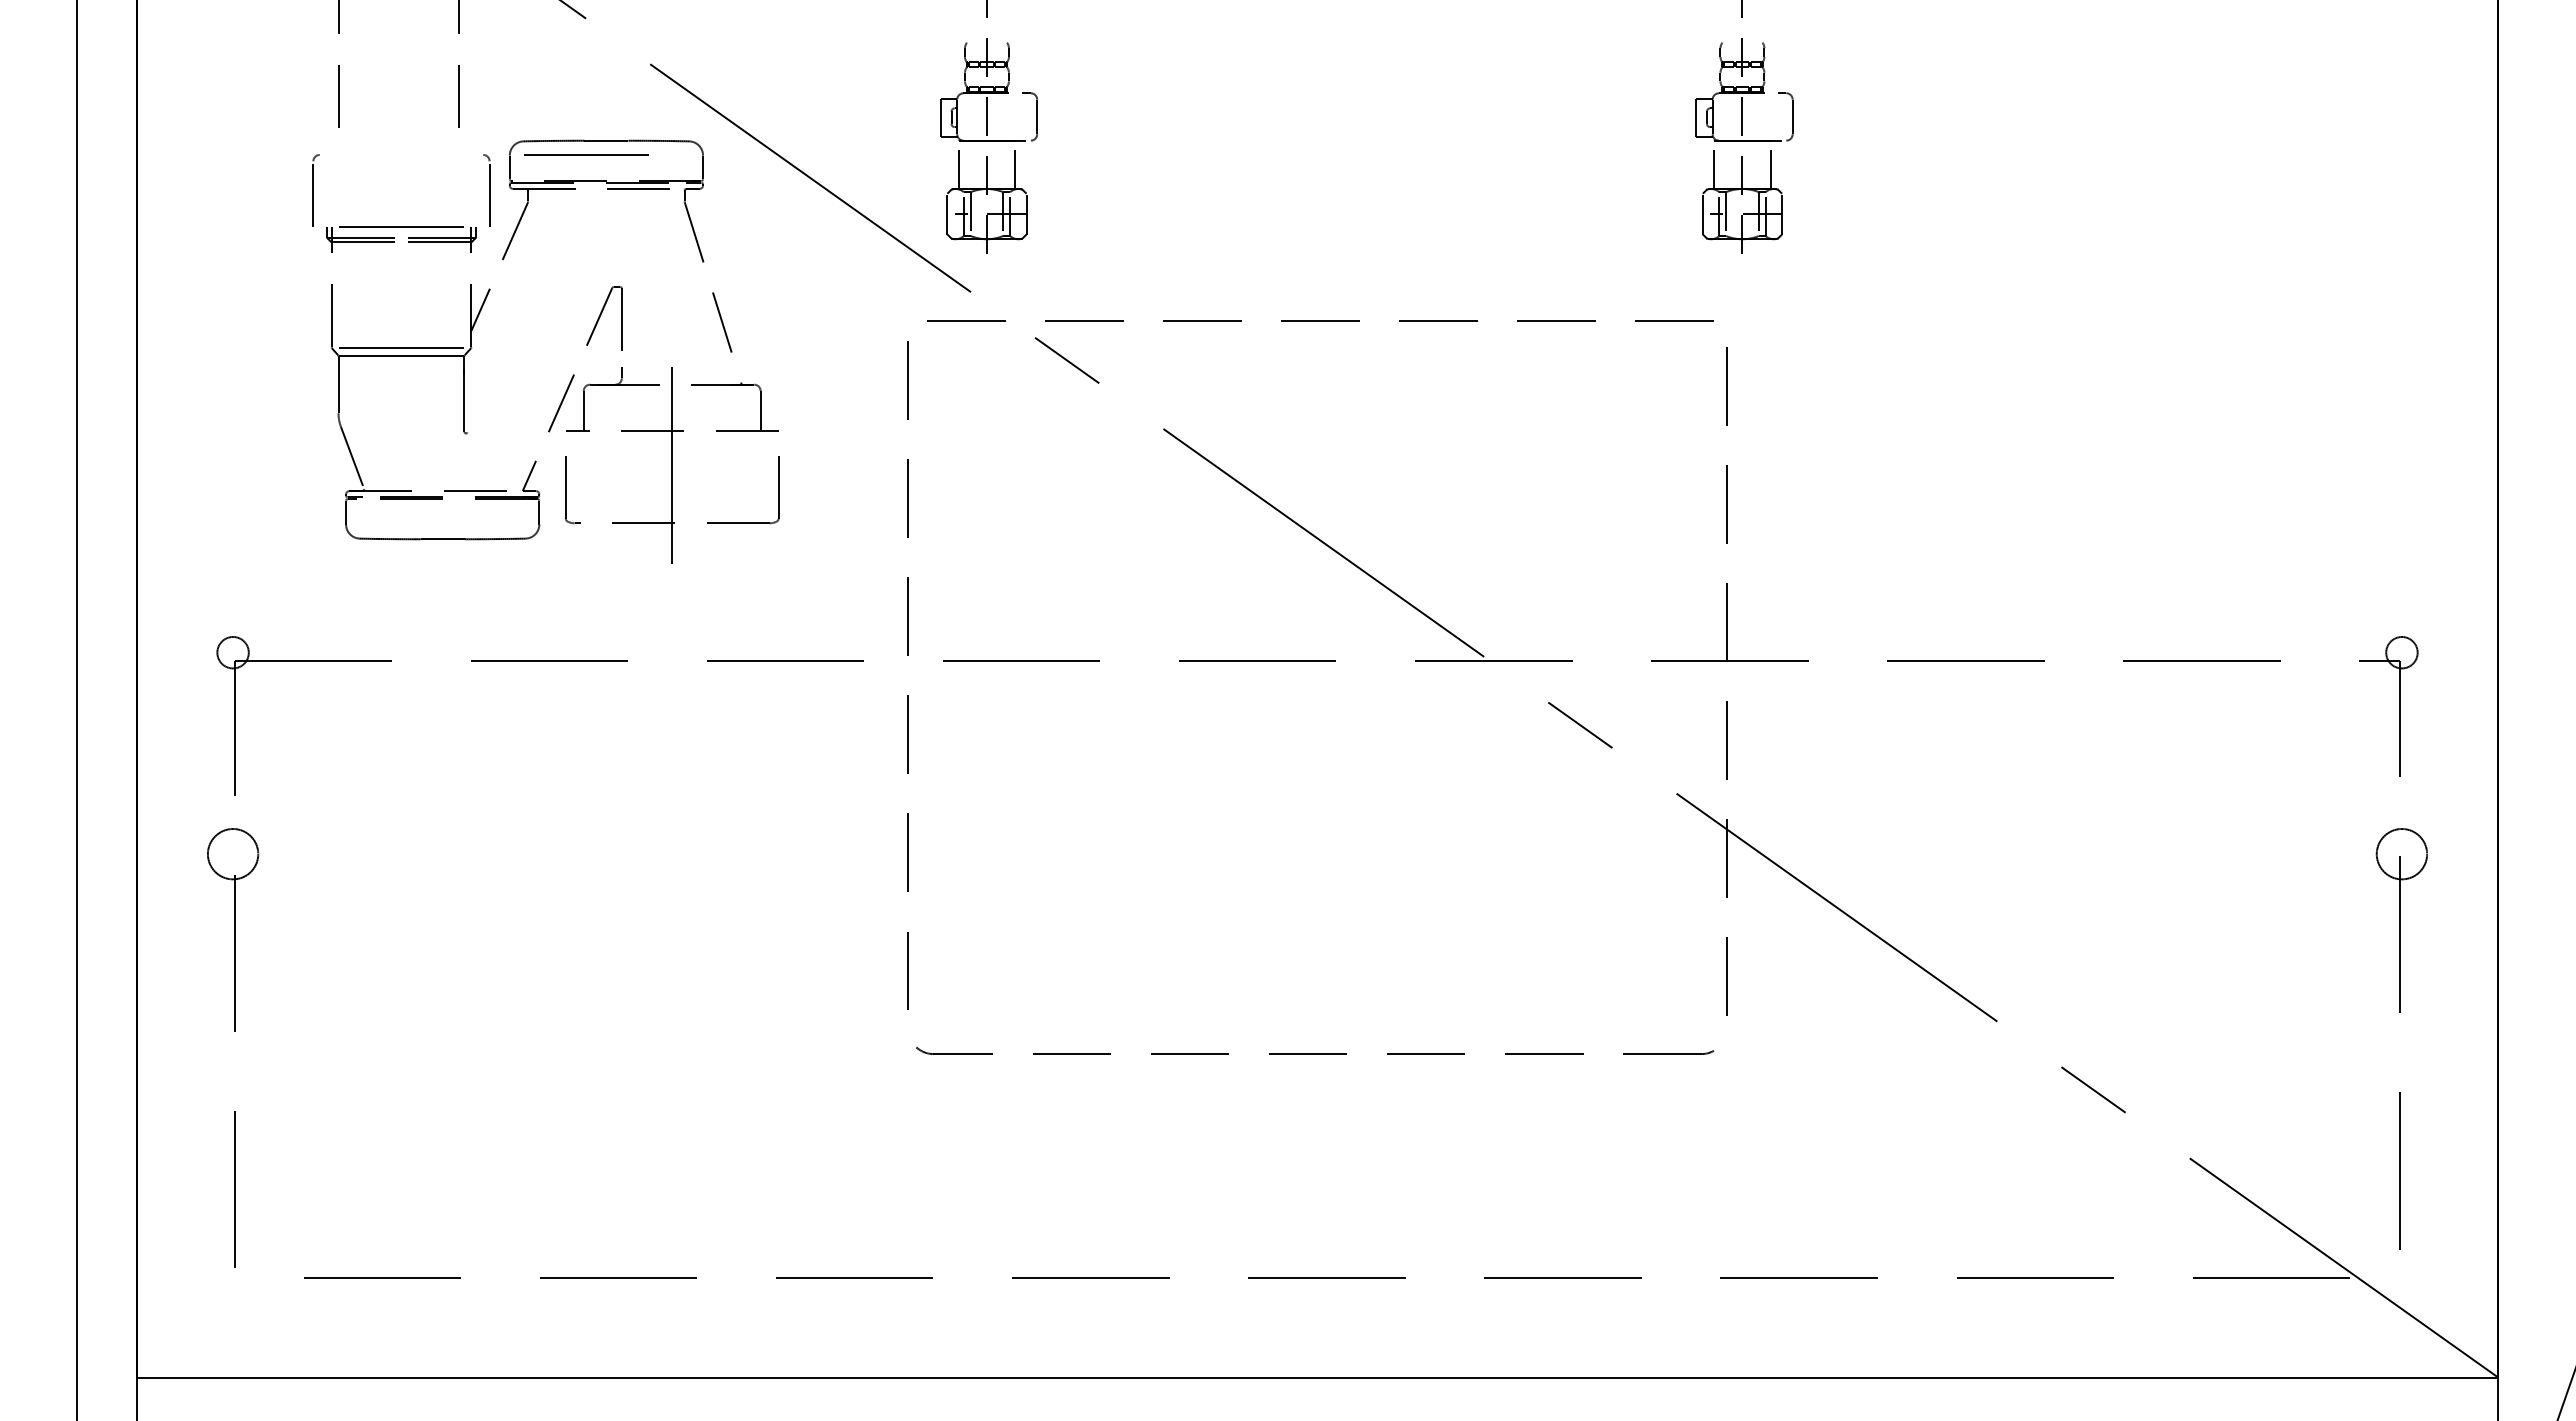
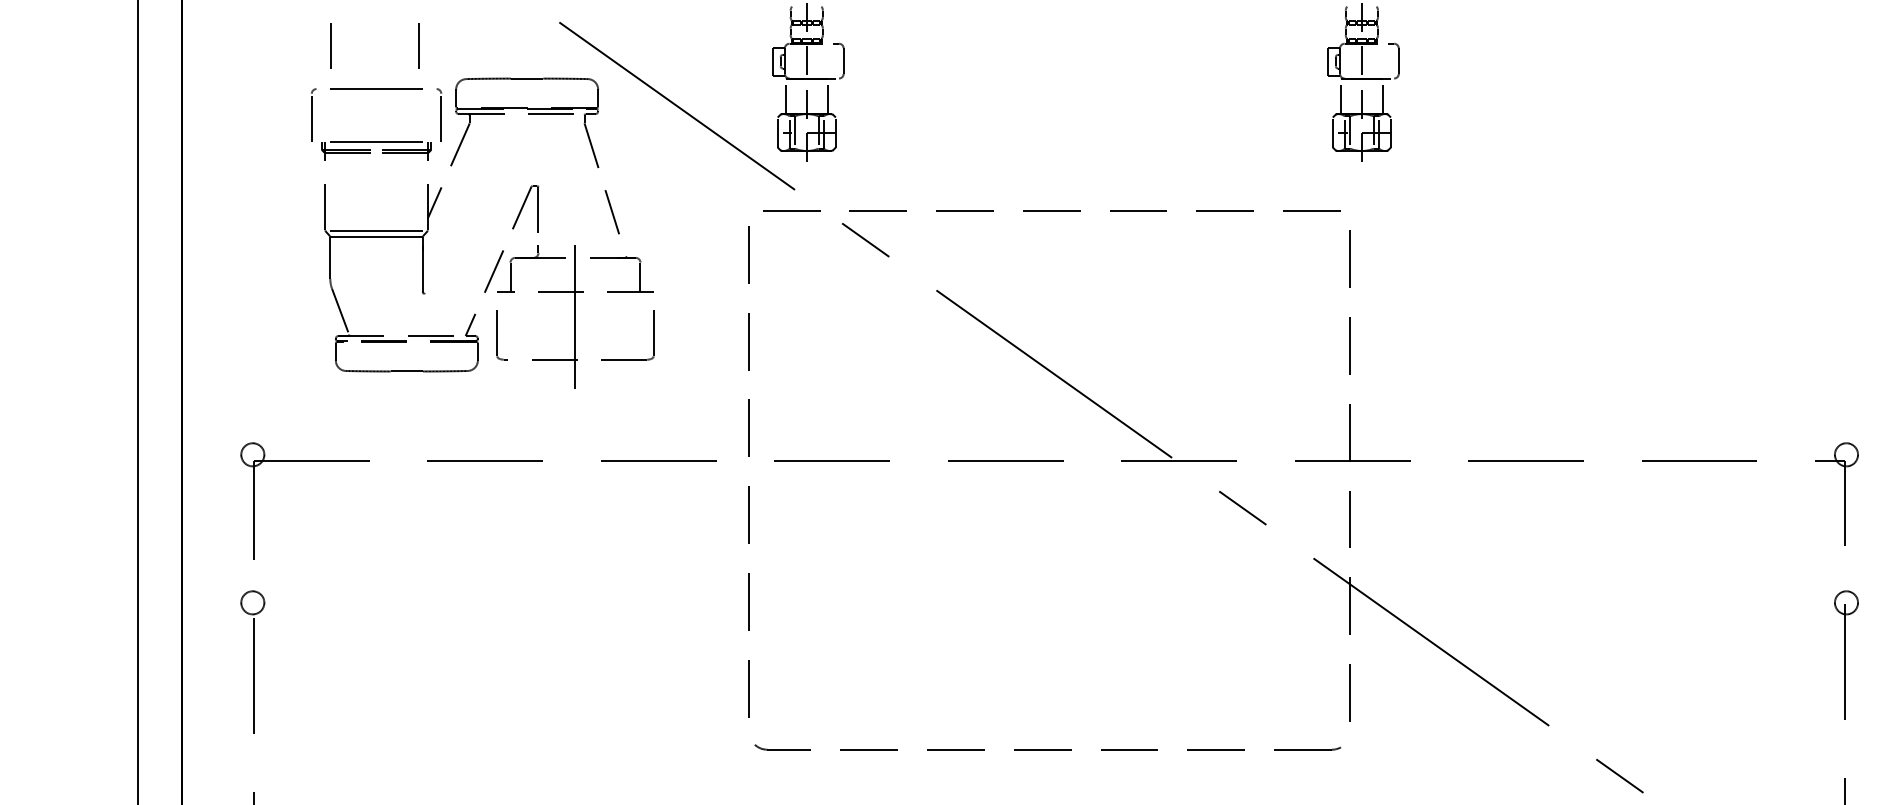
line: (586, 154) -> (376, 88), moved
circle: (232, 853) -> (252, 602), size x0.62
circle: (2401, 853) -> (1846, 602), size x0.62

